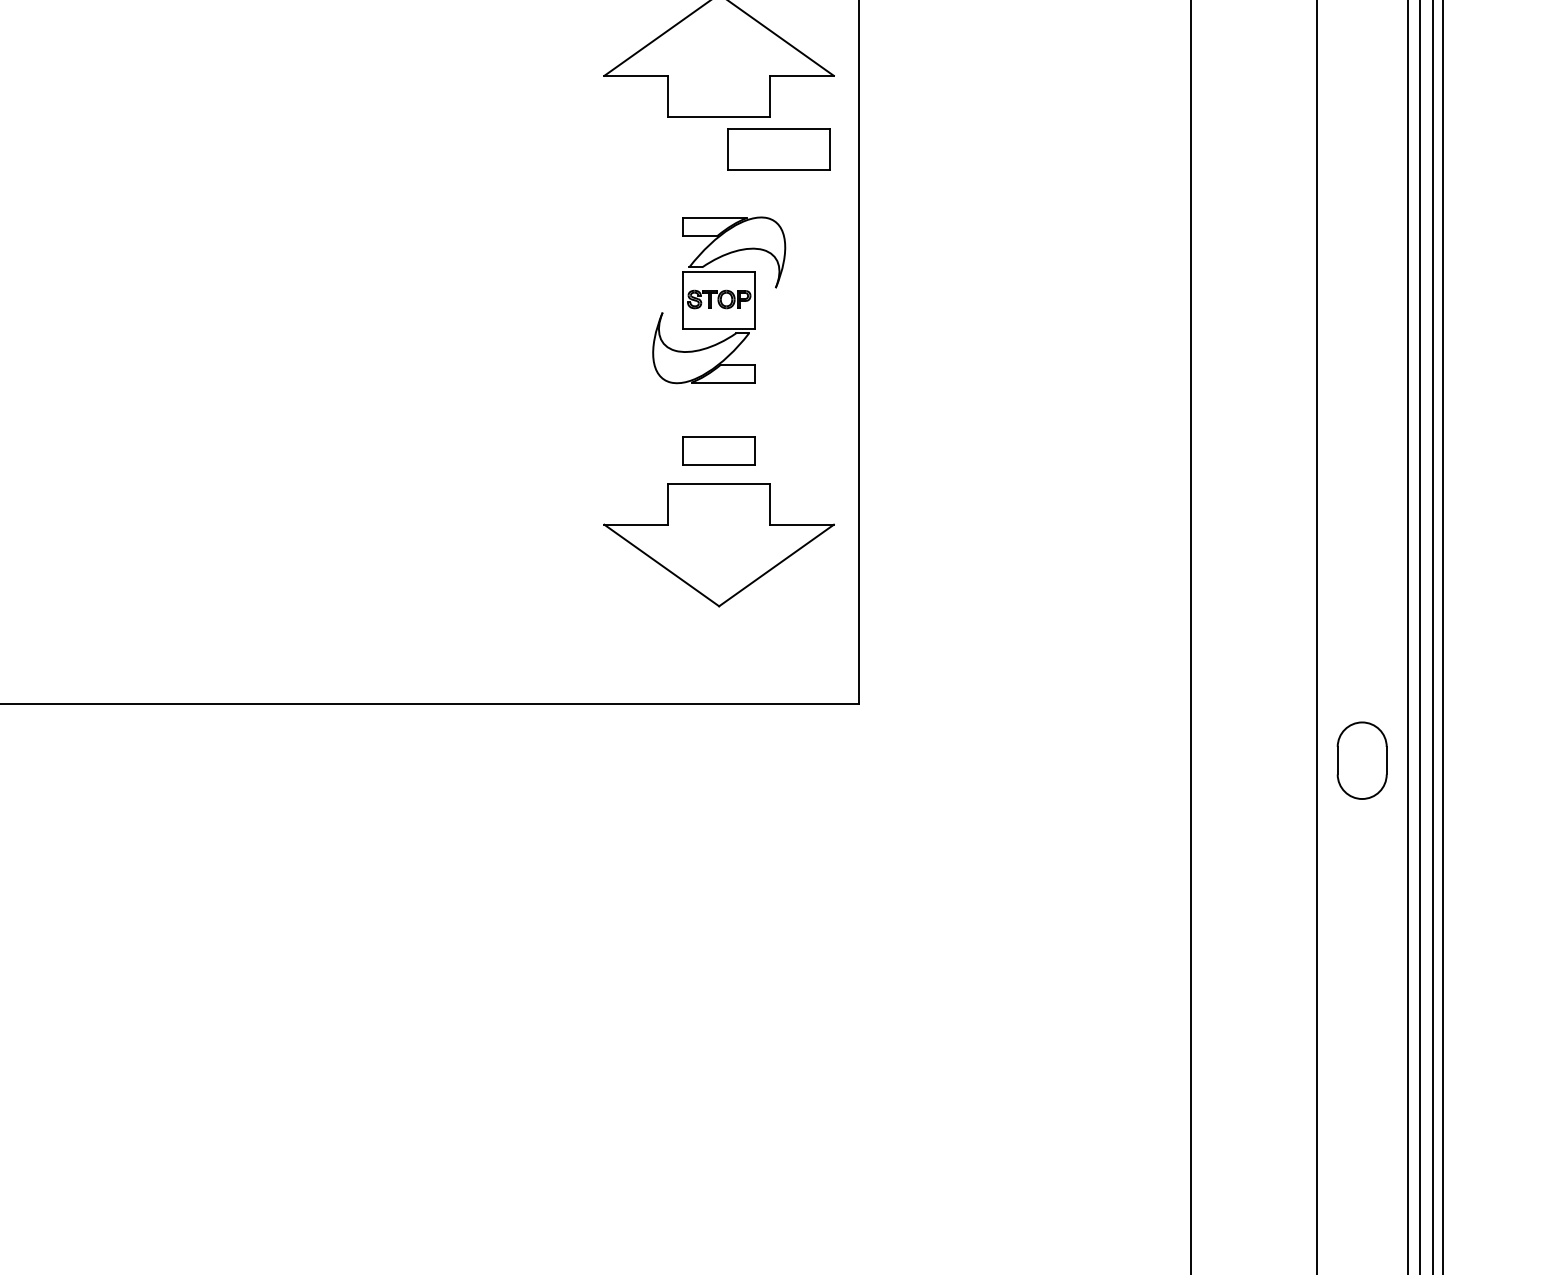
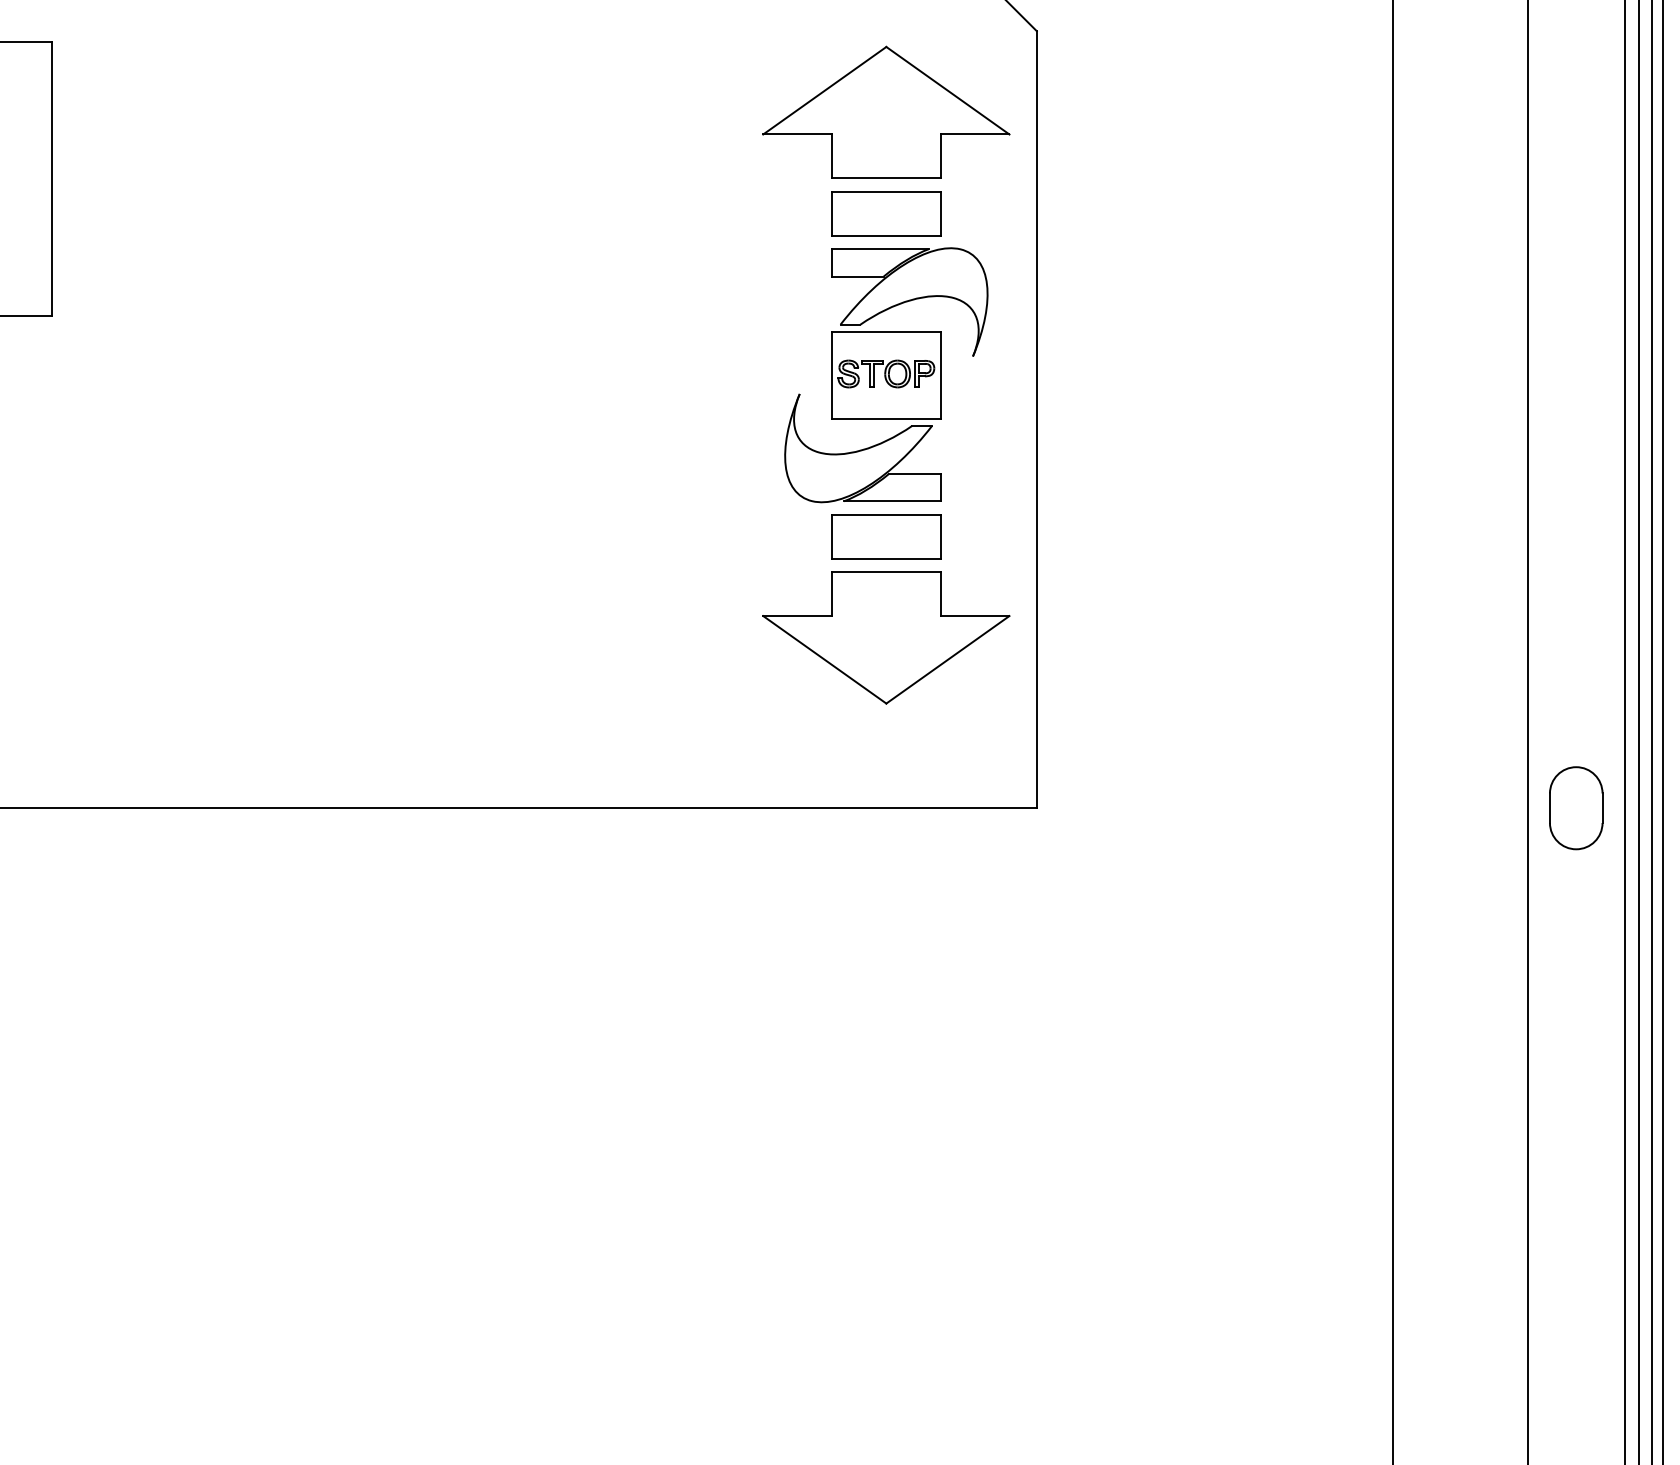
part: (778, 149) -> (886, 213), moved
part: (719, 300) -> (886, 375), size x1.43
part: (719, 450) -> (886, 536), size x1.43
part: (1362, 760) -> (1576, 808), moved

